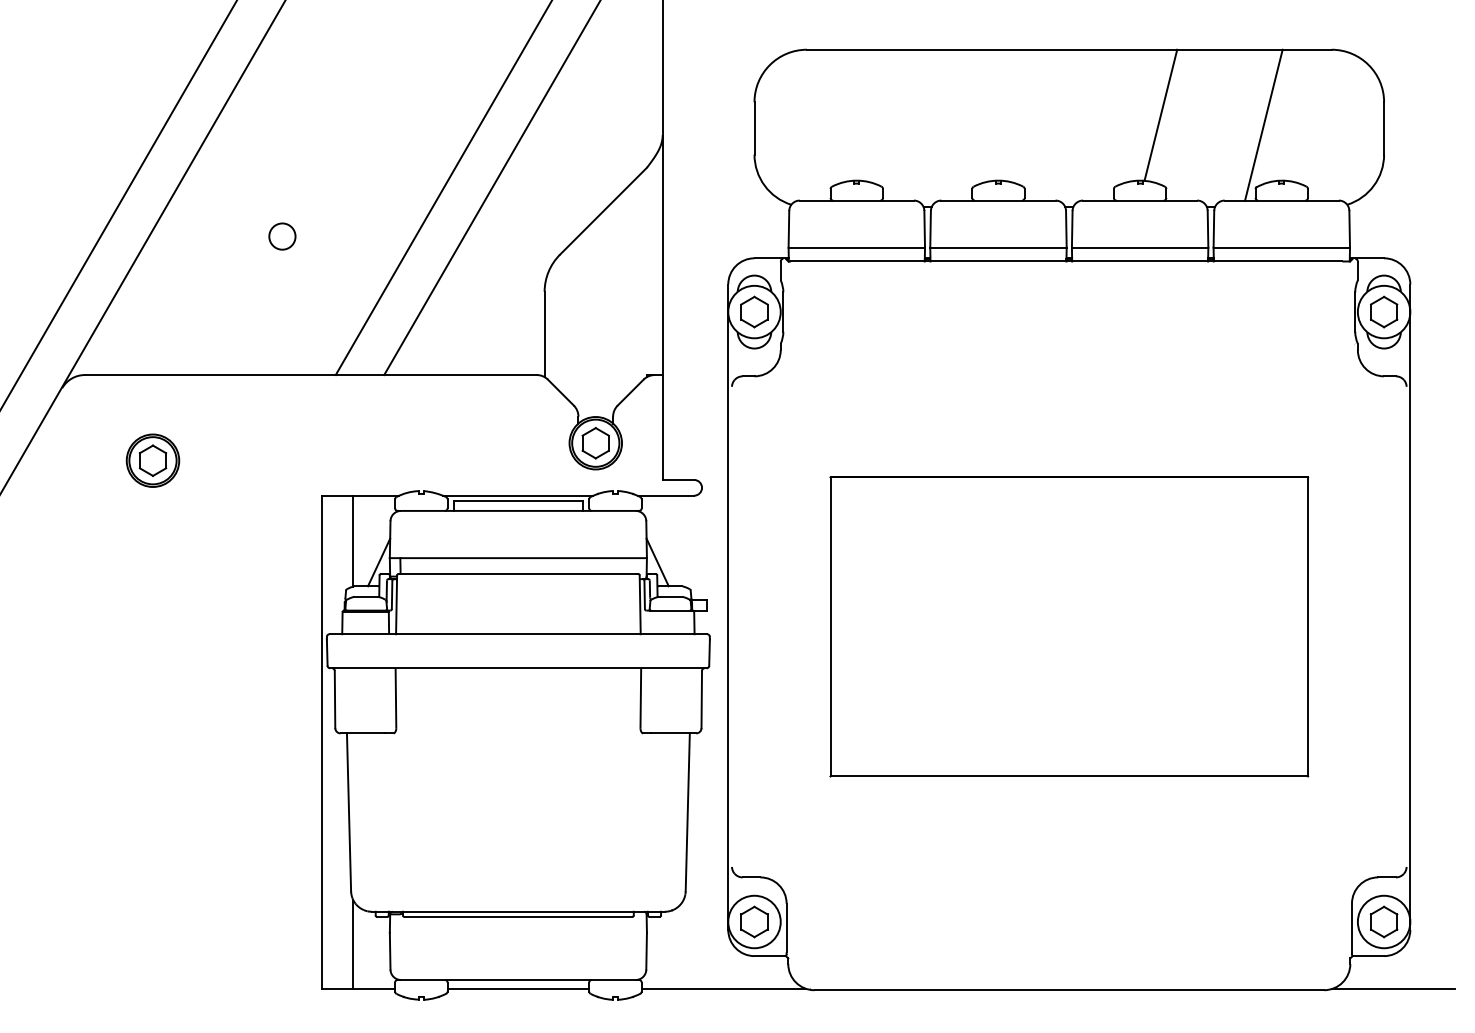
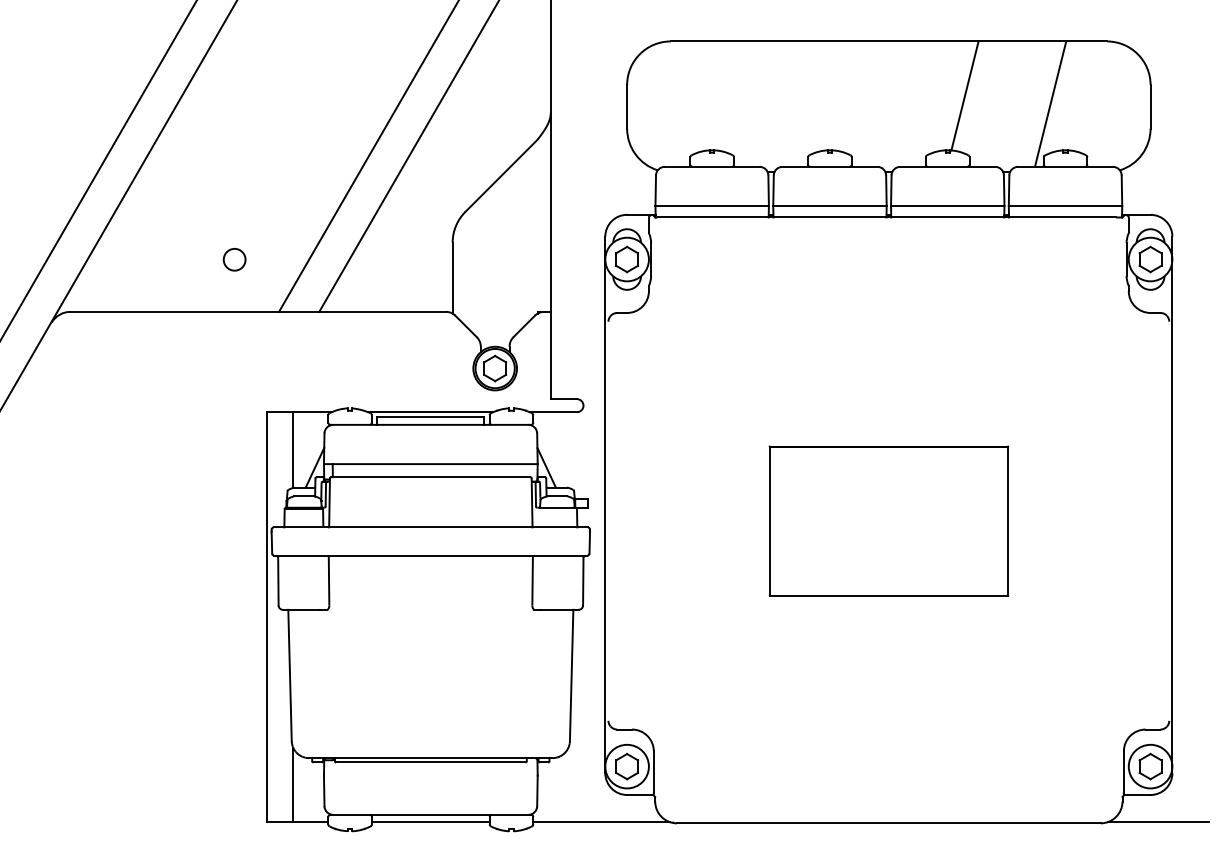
circle: (282, 236) -> (234, 259), moved
part: (152, 459) -> (126, 382), removed
part: (1068, 625) -> (888, 520), size x0.6

